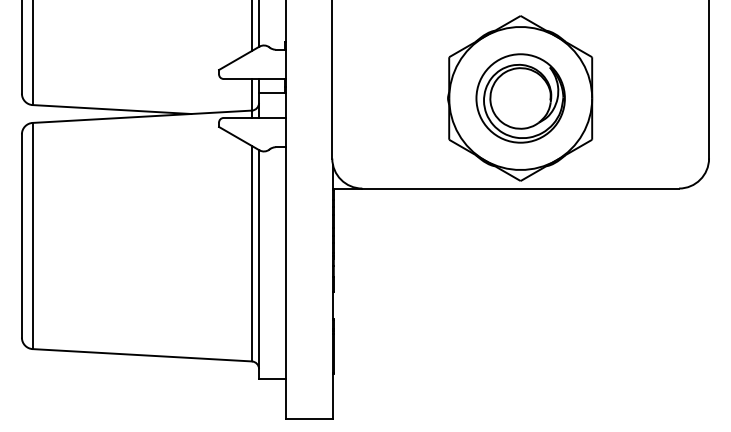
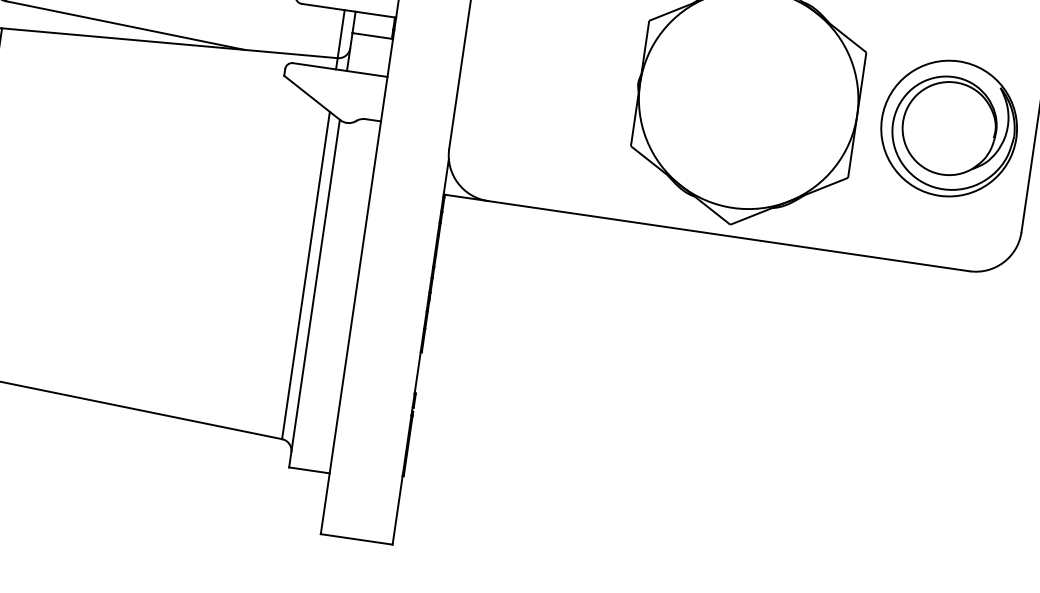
part: (520, 98) -> (948, 128), moved

